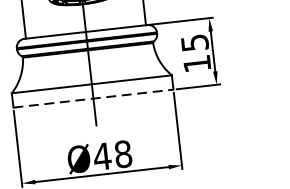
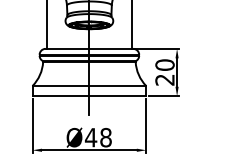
text: (195, 53) -> (164, 72), 15 -> 20
line: (93, 98) -> (89, 96), dashed -> solid

